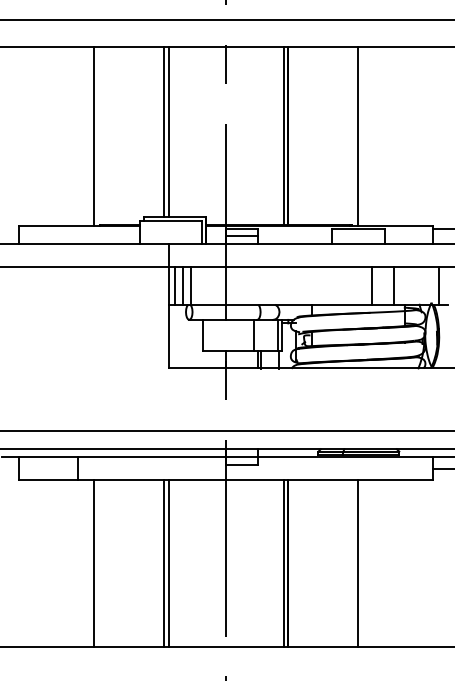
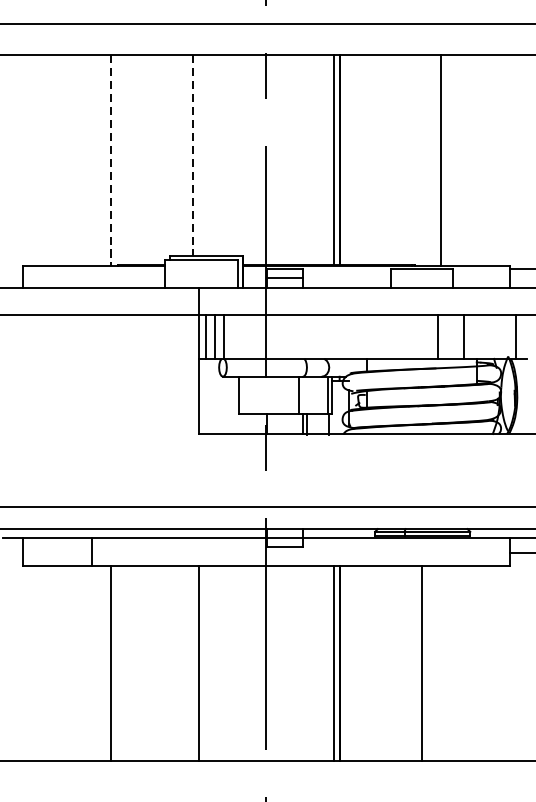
line: (168, 131) -> (198, 154), removed
line: (163, 132) -> (192, 156), solid -> dashed
line: (358, 135) -> (441, 159), moved
line: (94, 136) -> (111, 160), solid -> dashed
line: (163, 563) -> (192, 663), removed

